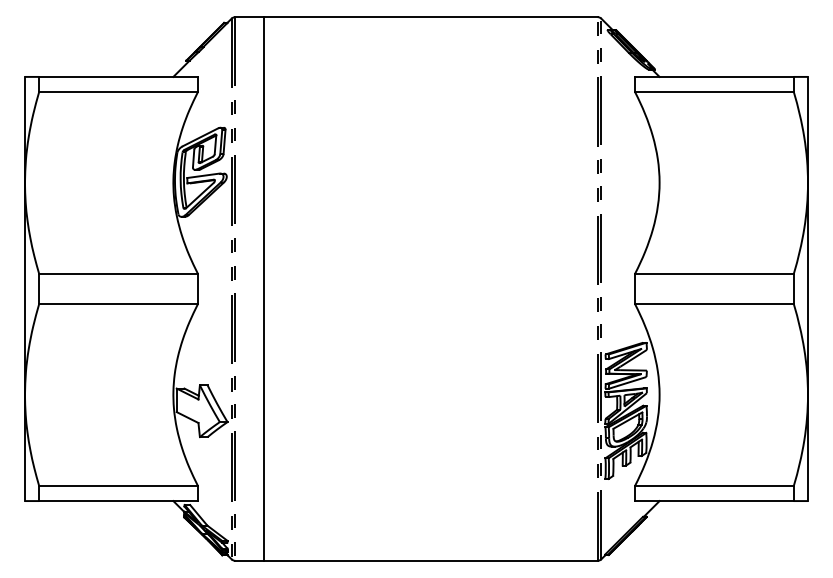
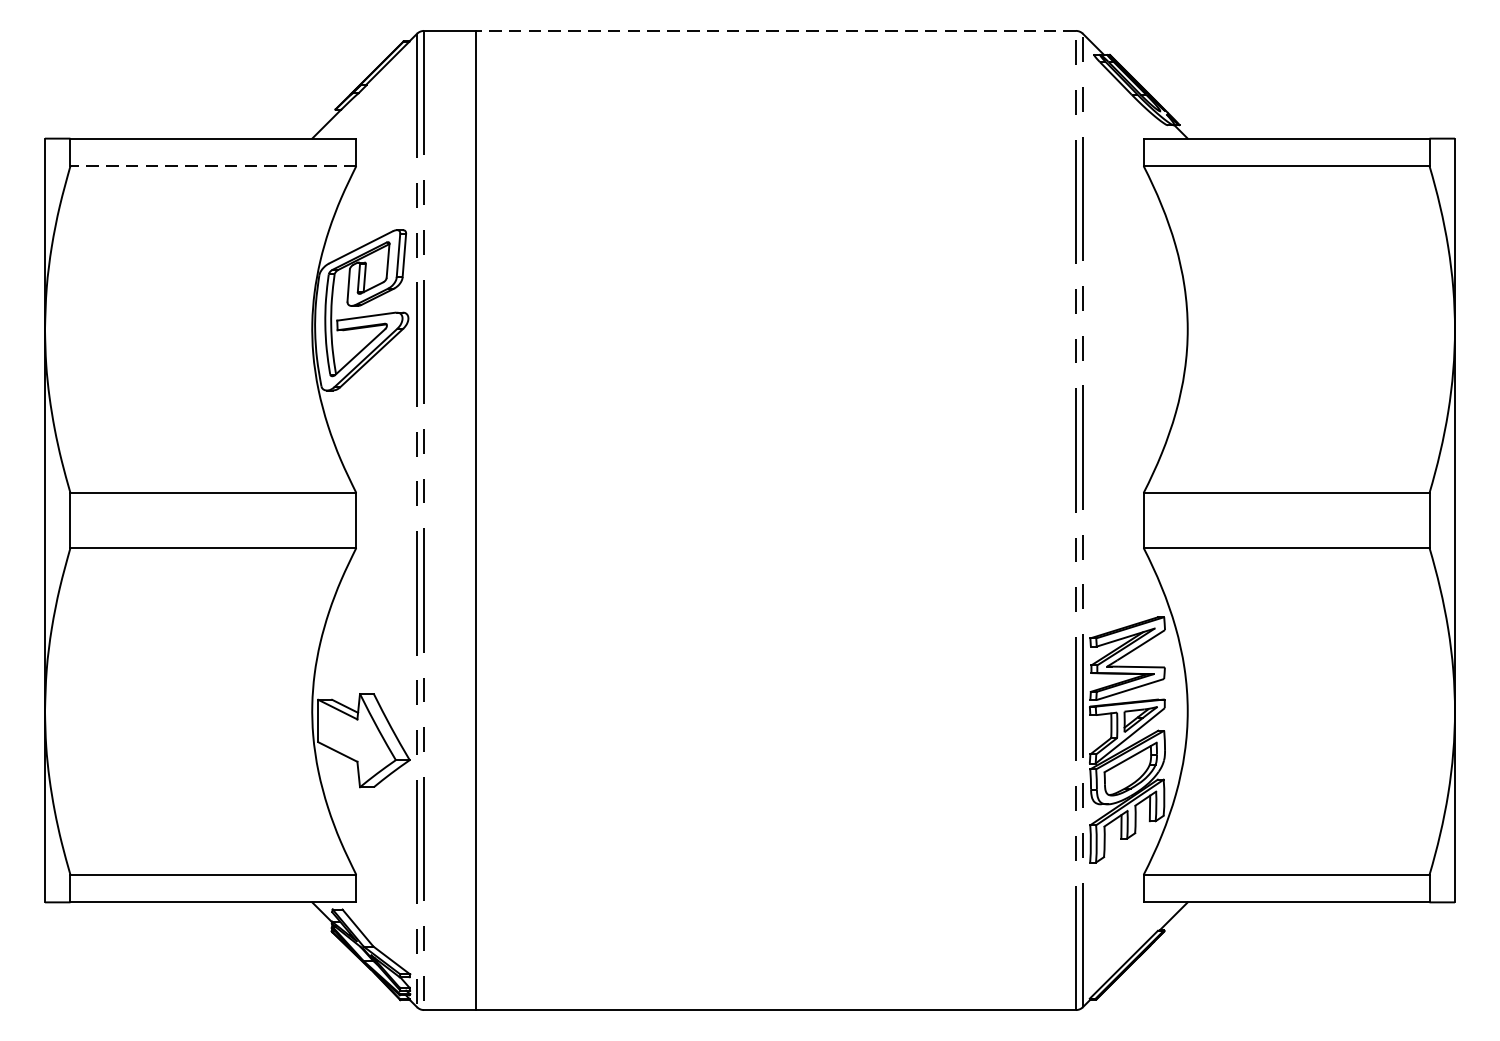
line: (430, 17) -> (775, 31), solid -> dashed
line: (117, 92) -> (211, 166), solid -> dashed

